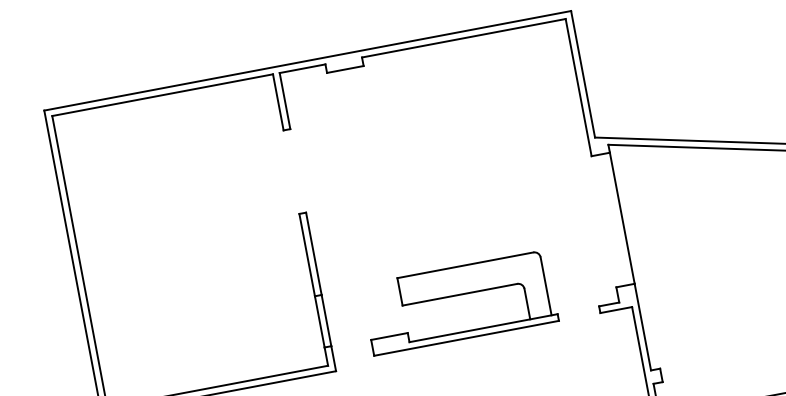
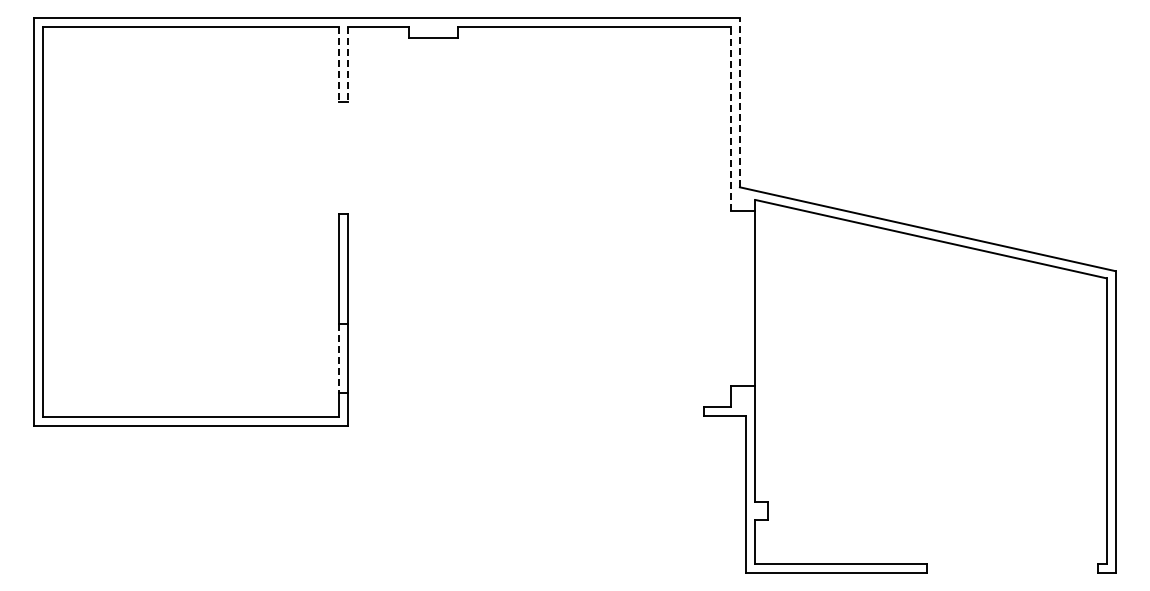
line: (582, 74) -> (739, 102), solid -> dashed
line: (578, 87) -> (730, 118), solid -> dashed
line: (285, 101) -> (348, 64), solid -> dashed
line: (278, 102) -> (339, 64), solid -> dashed
part: (458, 295) -> (524, 358), removed
line: (320, 321) -> (339, 358), solid -> dashed

